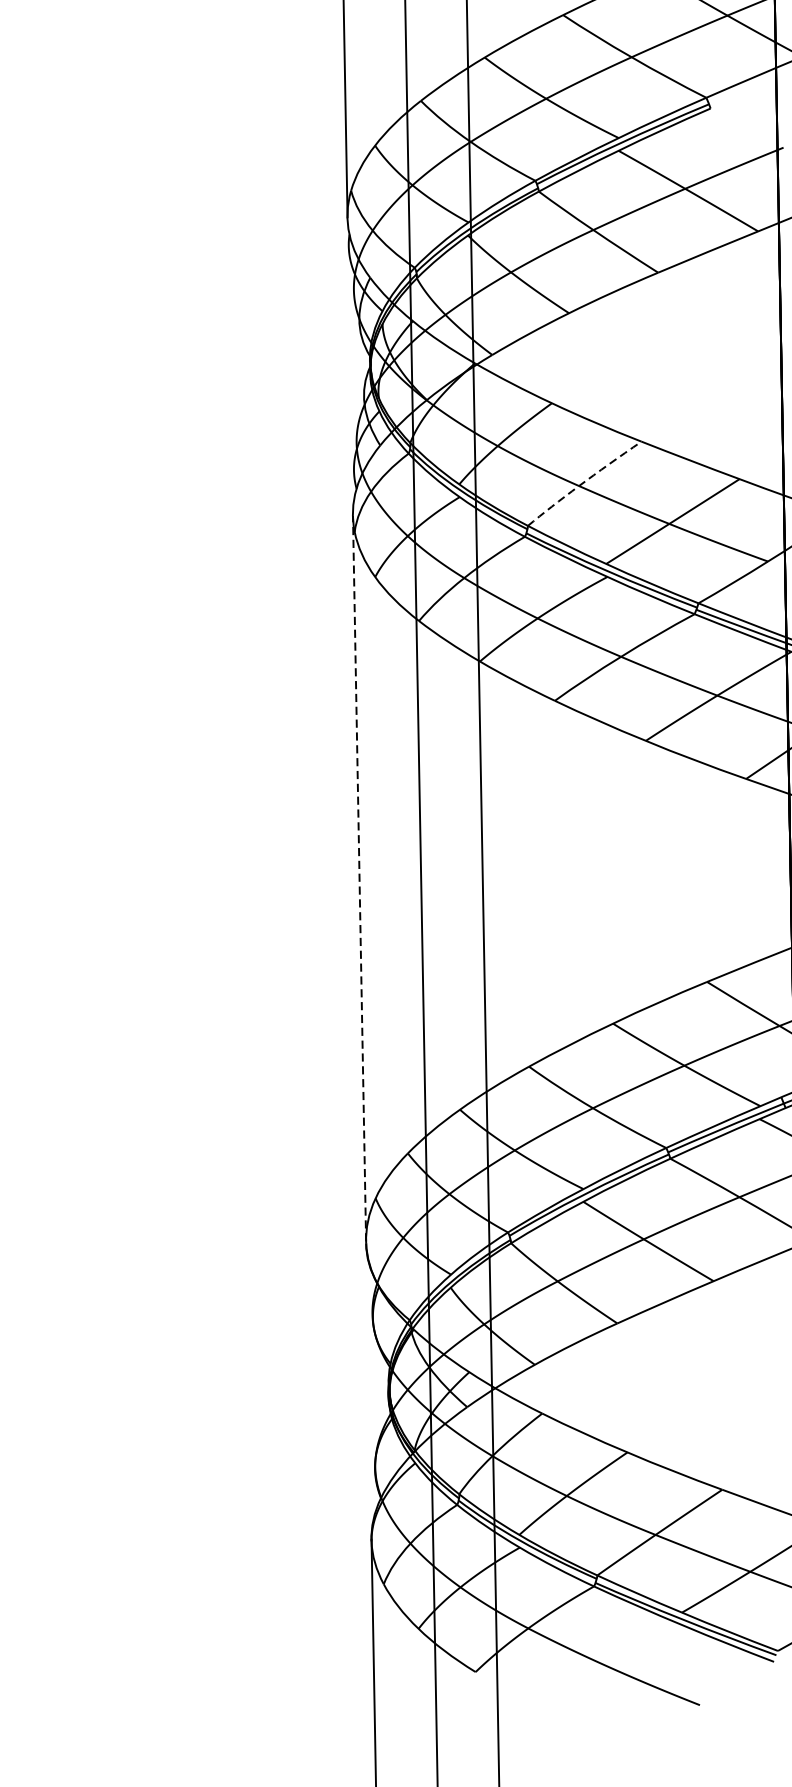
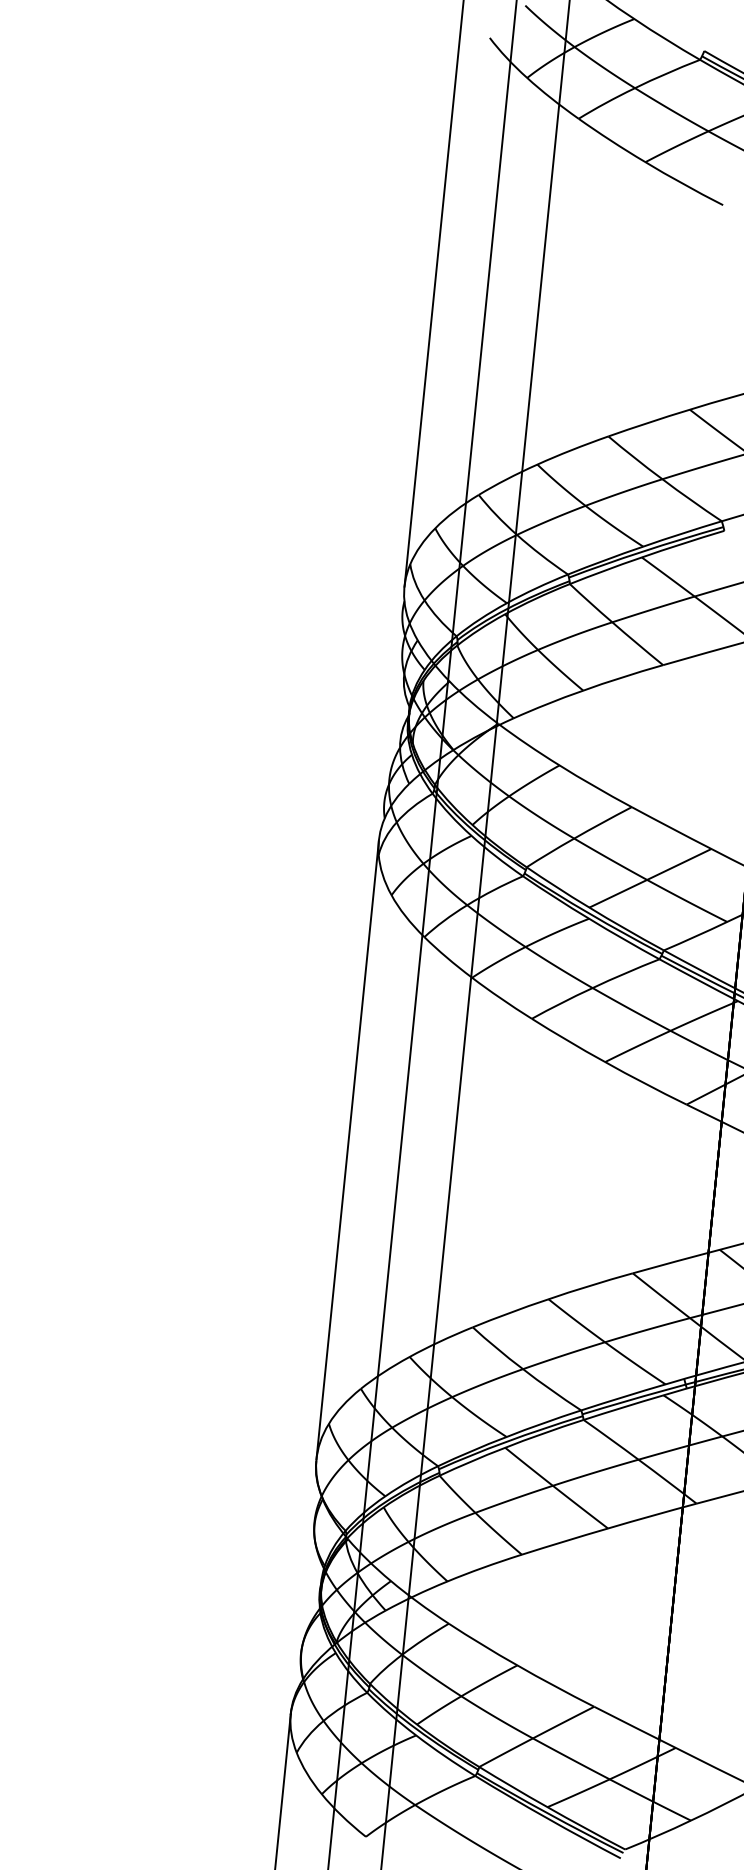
arc: (583, 483) -> (578, 836), dashed -> solid
line: (359, 878) -> (347, 1150), dashed -> solid

